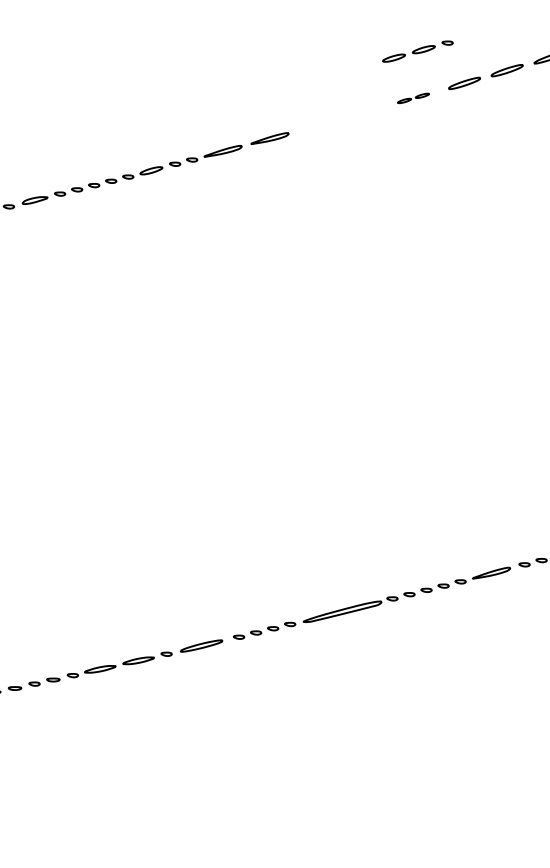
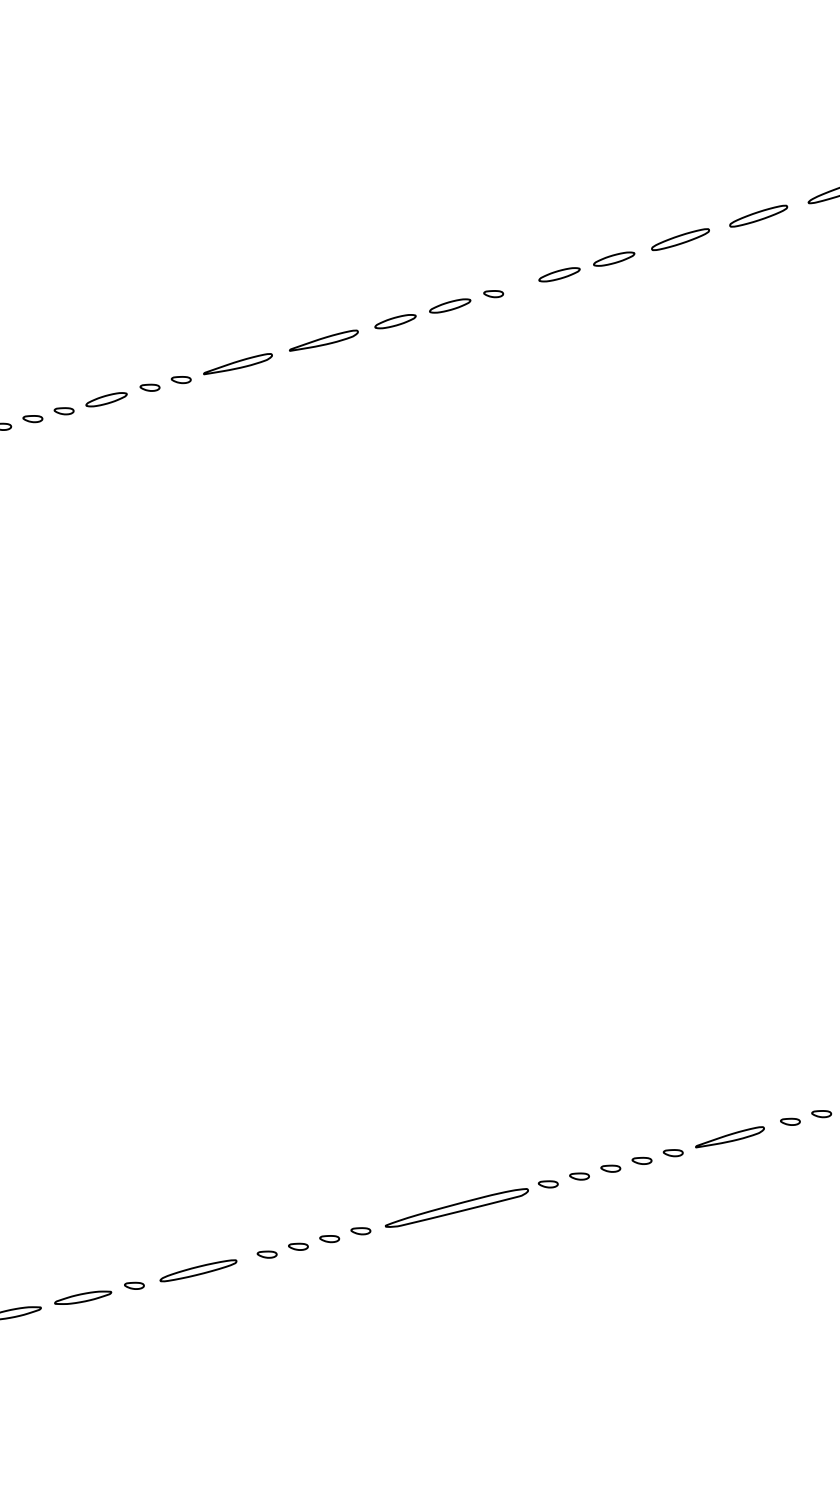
part: (417, 51) -> (438, 309), moved
part: (413, 98) -> (586, 267), size x1.67

